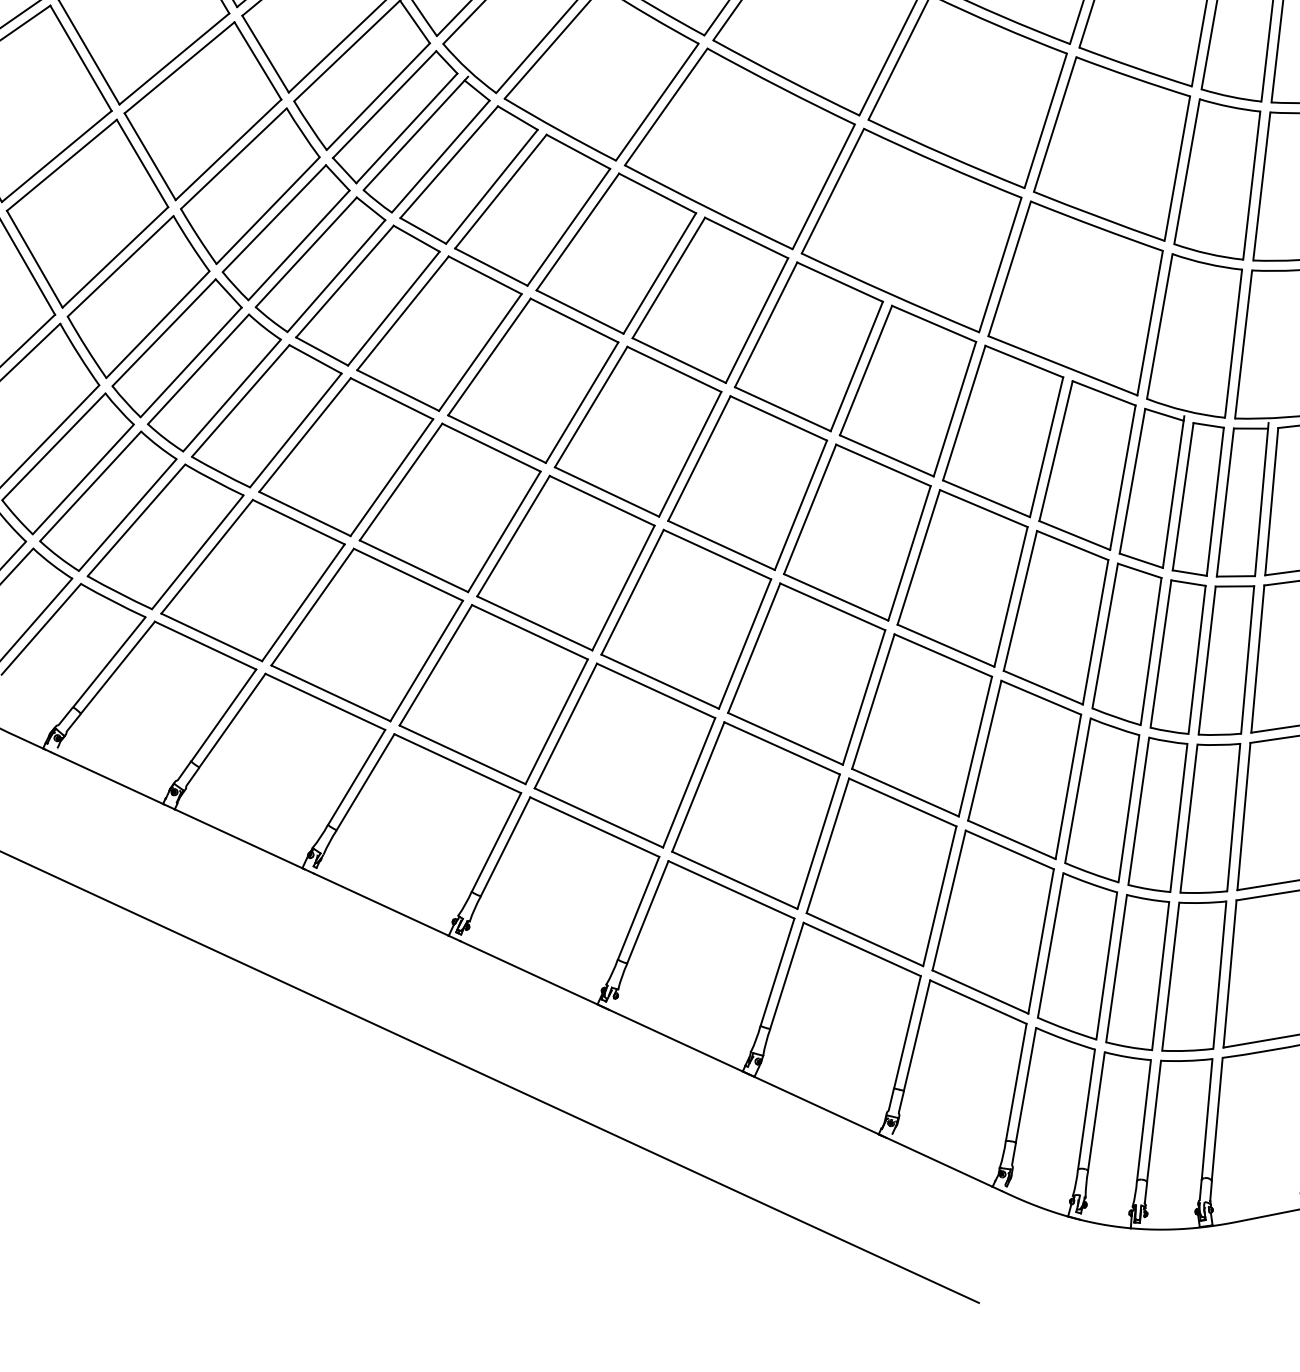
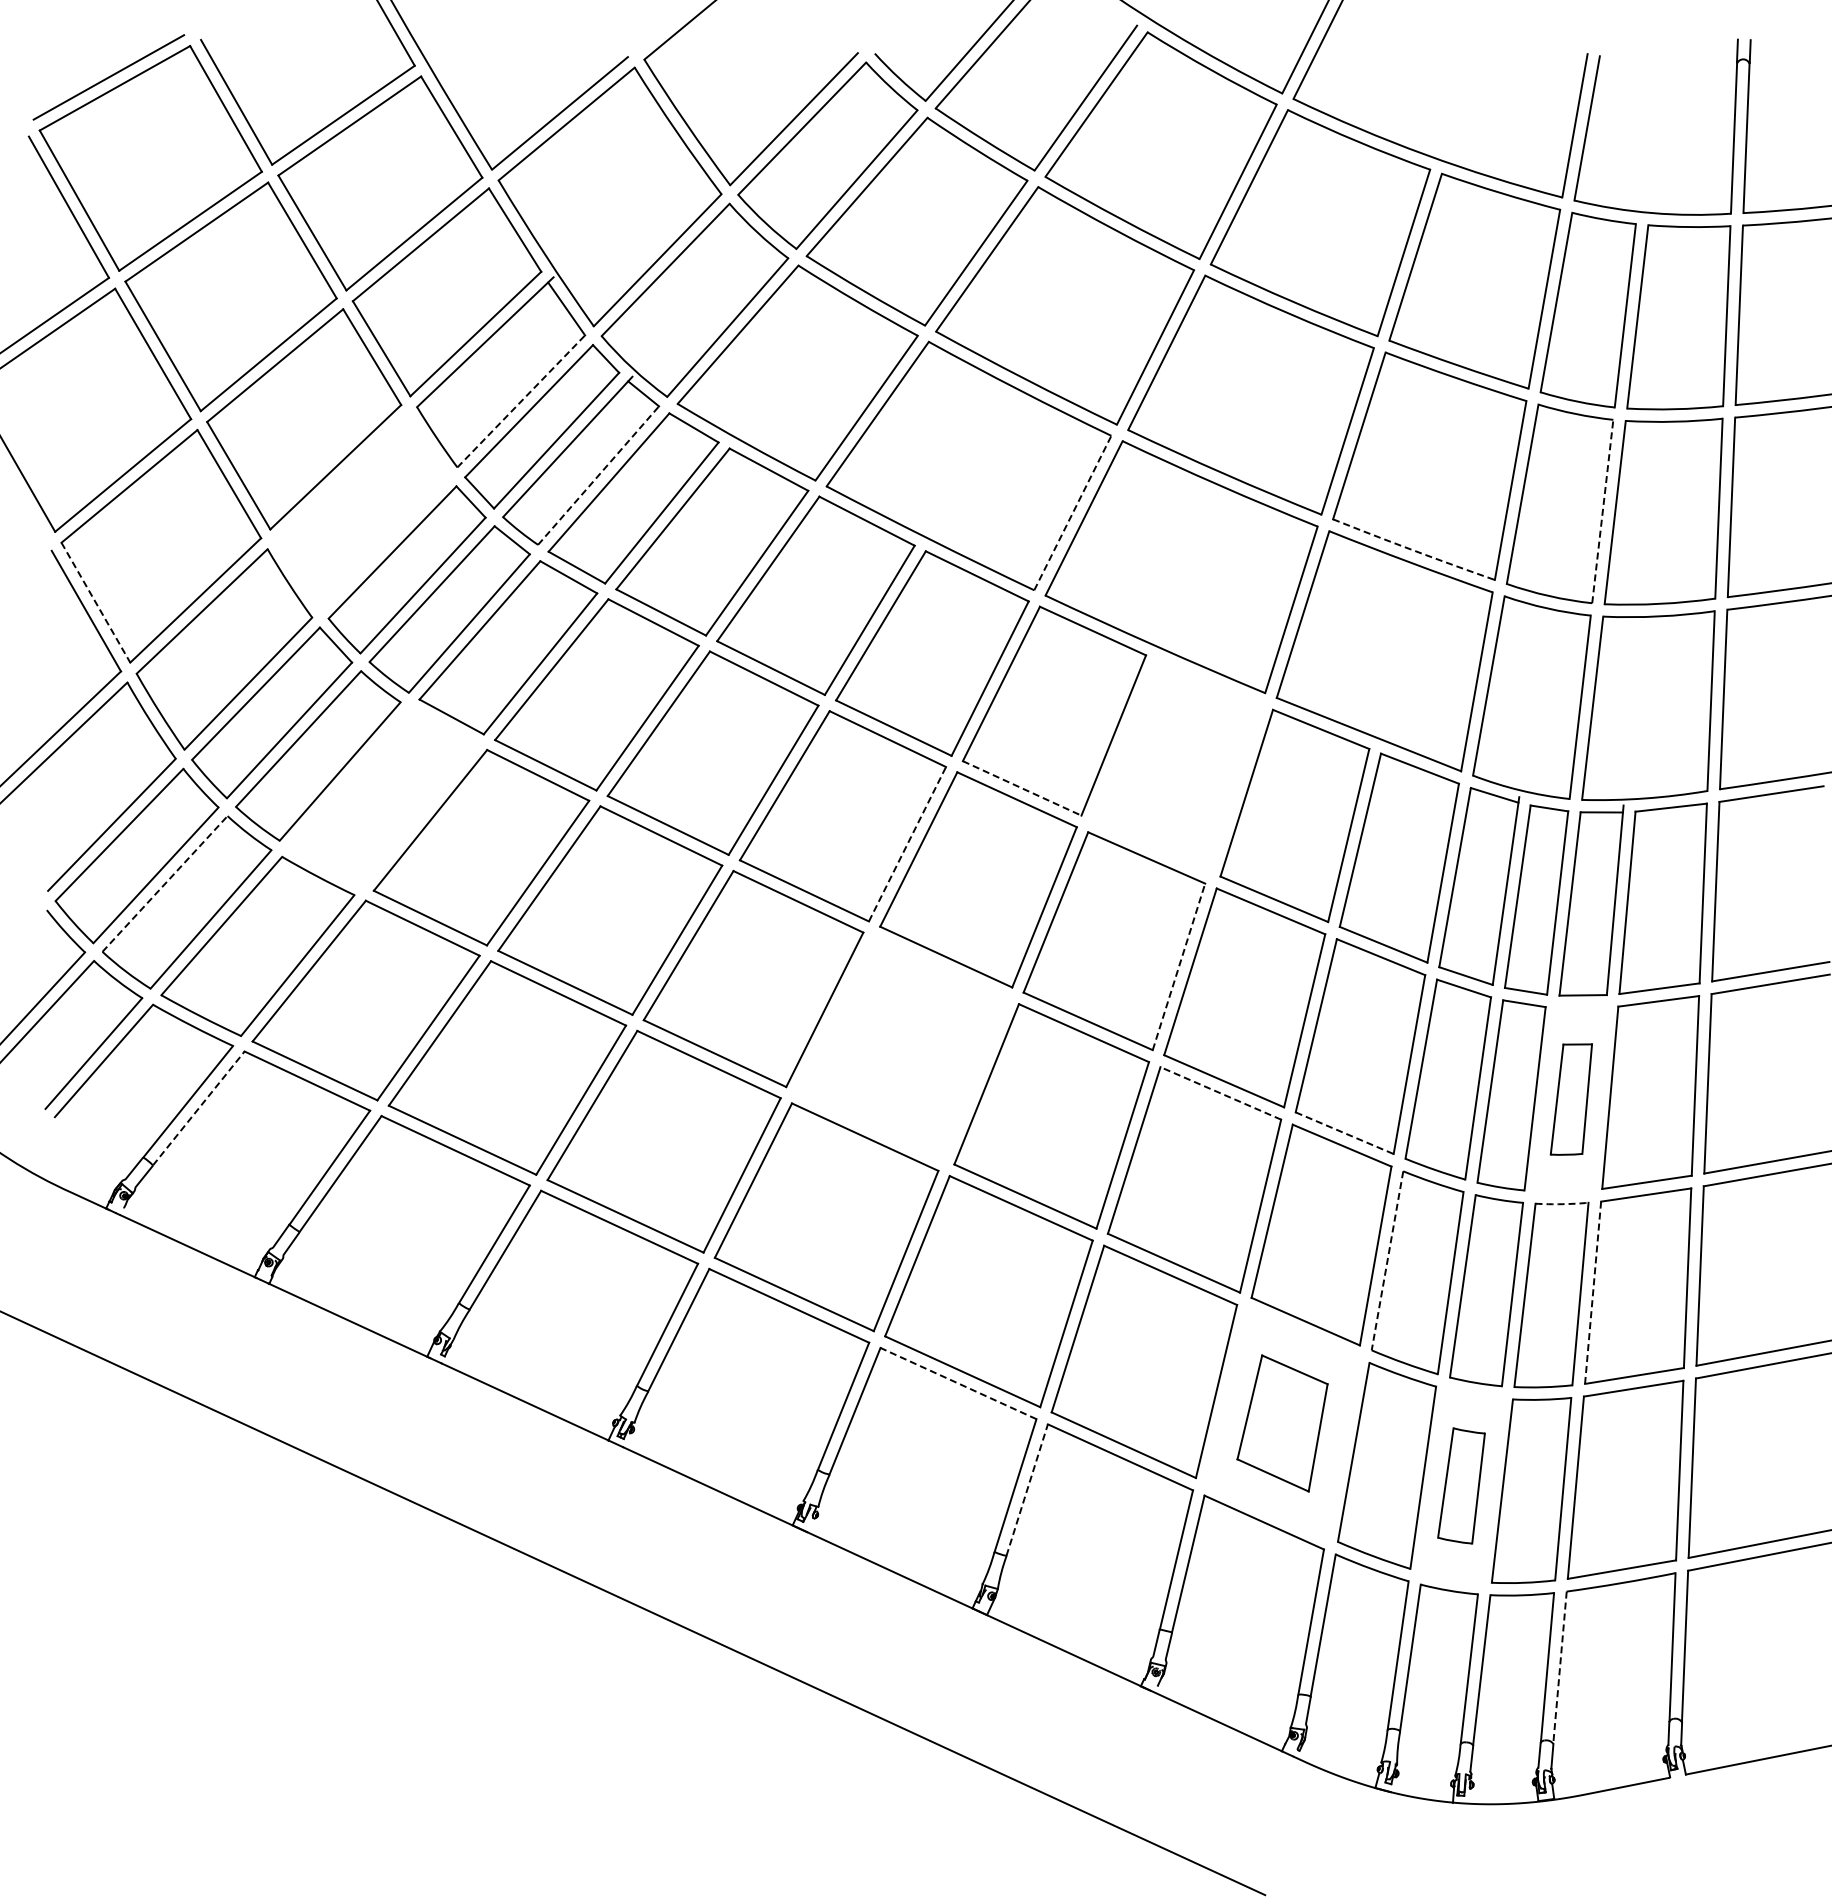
line: (378, 96) -> (521, 401), solid -> dashed
line: (440, 156) -> (598, 475), solid -> dashed
part: (250, 185) -> (362, 511), removed
line: (1251, 185) -> (1602, 511), solid -> dashed
line: (824, 186) -> (1073, 512), solid -> dashed
arc: (1098, 217) -> (1413, 550), solid -> dashed
line: (35, 259) -> (96, 603), solid -> dashed
part: (907, 390) -> (1176, 765), removed
line: (783, 409) -> (1022, 788), solid -> dashed
part: (266, 416) -> (382, 797), removed
line: (690, 453) -> (907, 843), solid -> dashed
line: (91, 486) -> (165, 883), solid -> dashed
line: (909, 553) -> (1179, 966), solid -> dashed
part: (686, 619) -> (902, 1048), removed
line: (943, 655) -> (1220, 1093), solid -> dashed
part: (1226, 660) -> (1571, 1099), size x0.6
line: (118, 667) -> (199, 1108), solid -> dashed
line: (1043, 687) -> (1345, 1133), solid -> dashed
arc: (1219, 745) -> (1562, 1204), solid -> dashed
line: (1077, 790) -> (1387, 1260), solid -> dashed
line: (1244, 816) -> (1593, 1292), solid -> dashed
line: (731, 889) -> (958, 1383), solid -> dashed
part: (993, 922) -> (1282, 1423), size x0.6
part: (1137, 972) -> (1461, 1485), size x0.6
line: (787, 976) -> (1027, 1490), solid -> dashed
line: (1216, 1119) -> (1559, 1667), solid -> dashed

